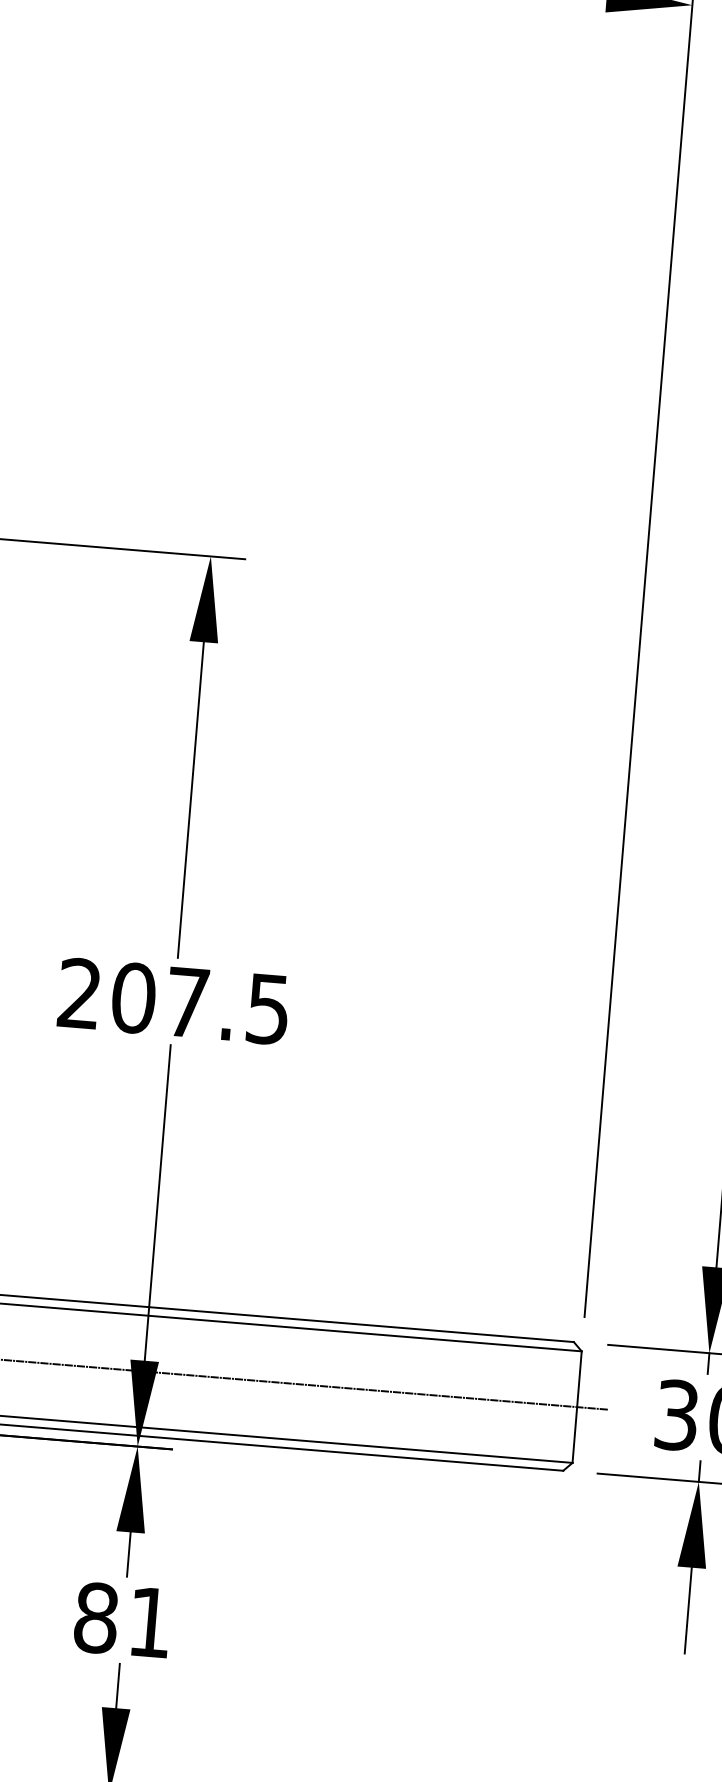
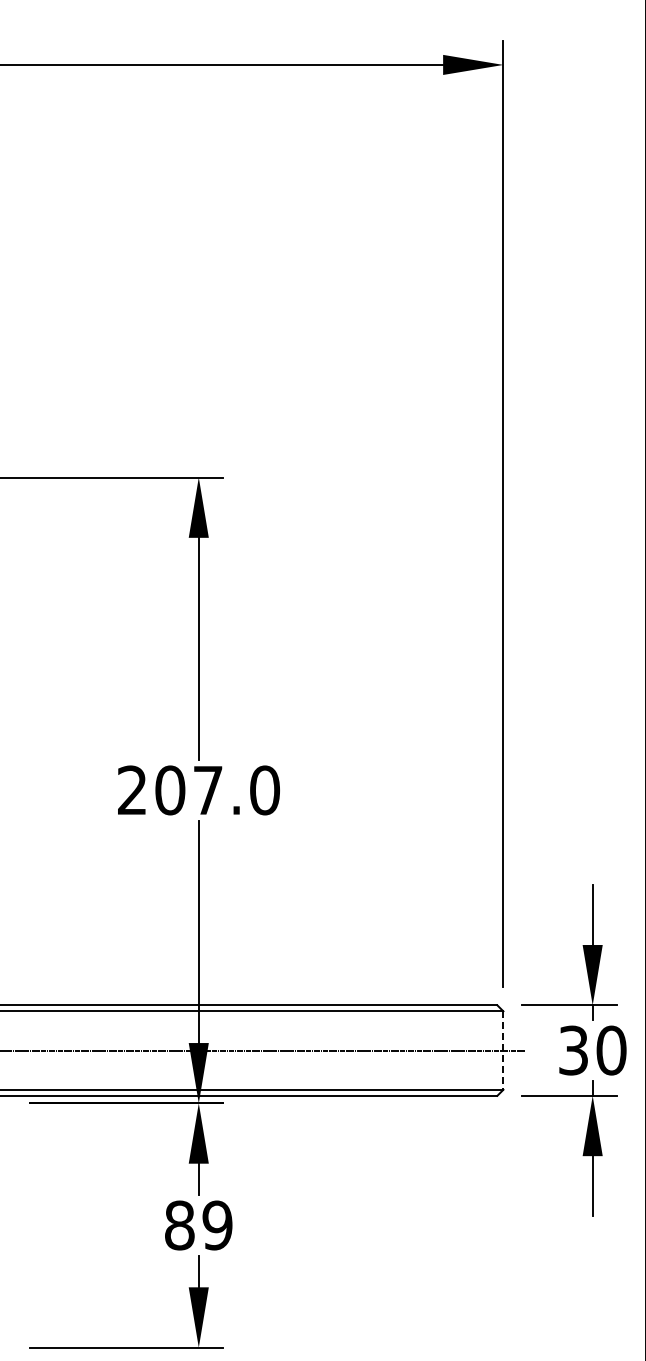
text: (267, 1009) -> (264, 790), 207.5 -> 207.0
line: (577, 1408) -> (503, 1051), solid -> dashed
text: (150, 1622) -> (217, 1225), 81 -> 89

